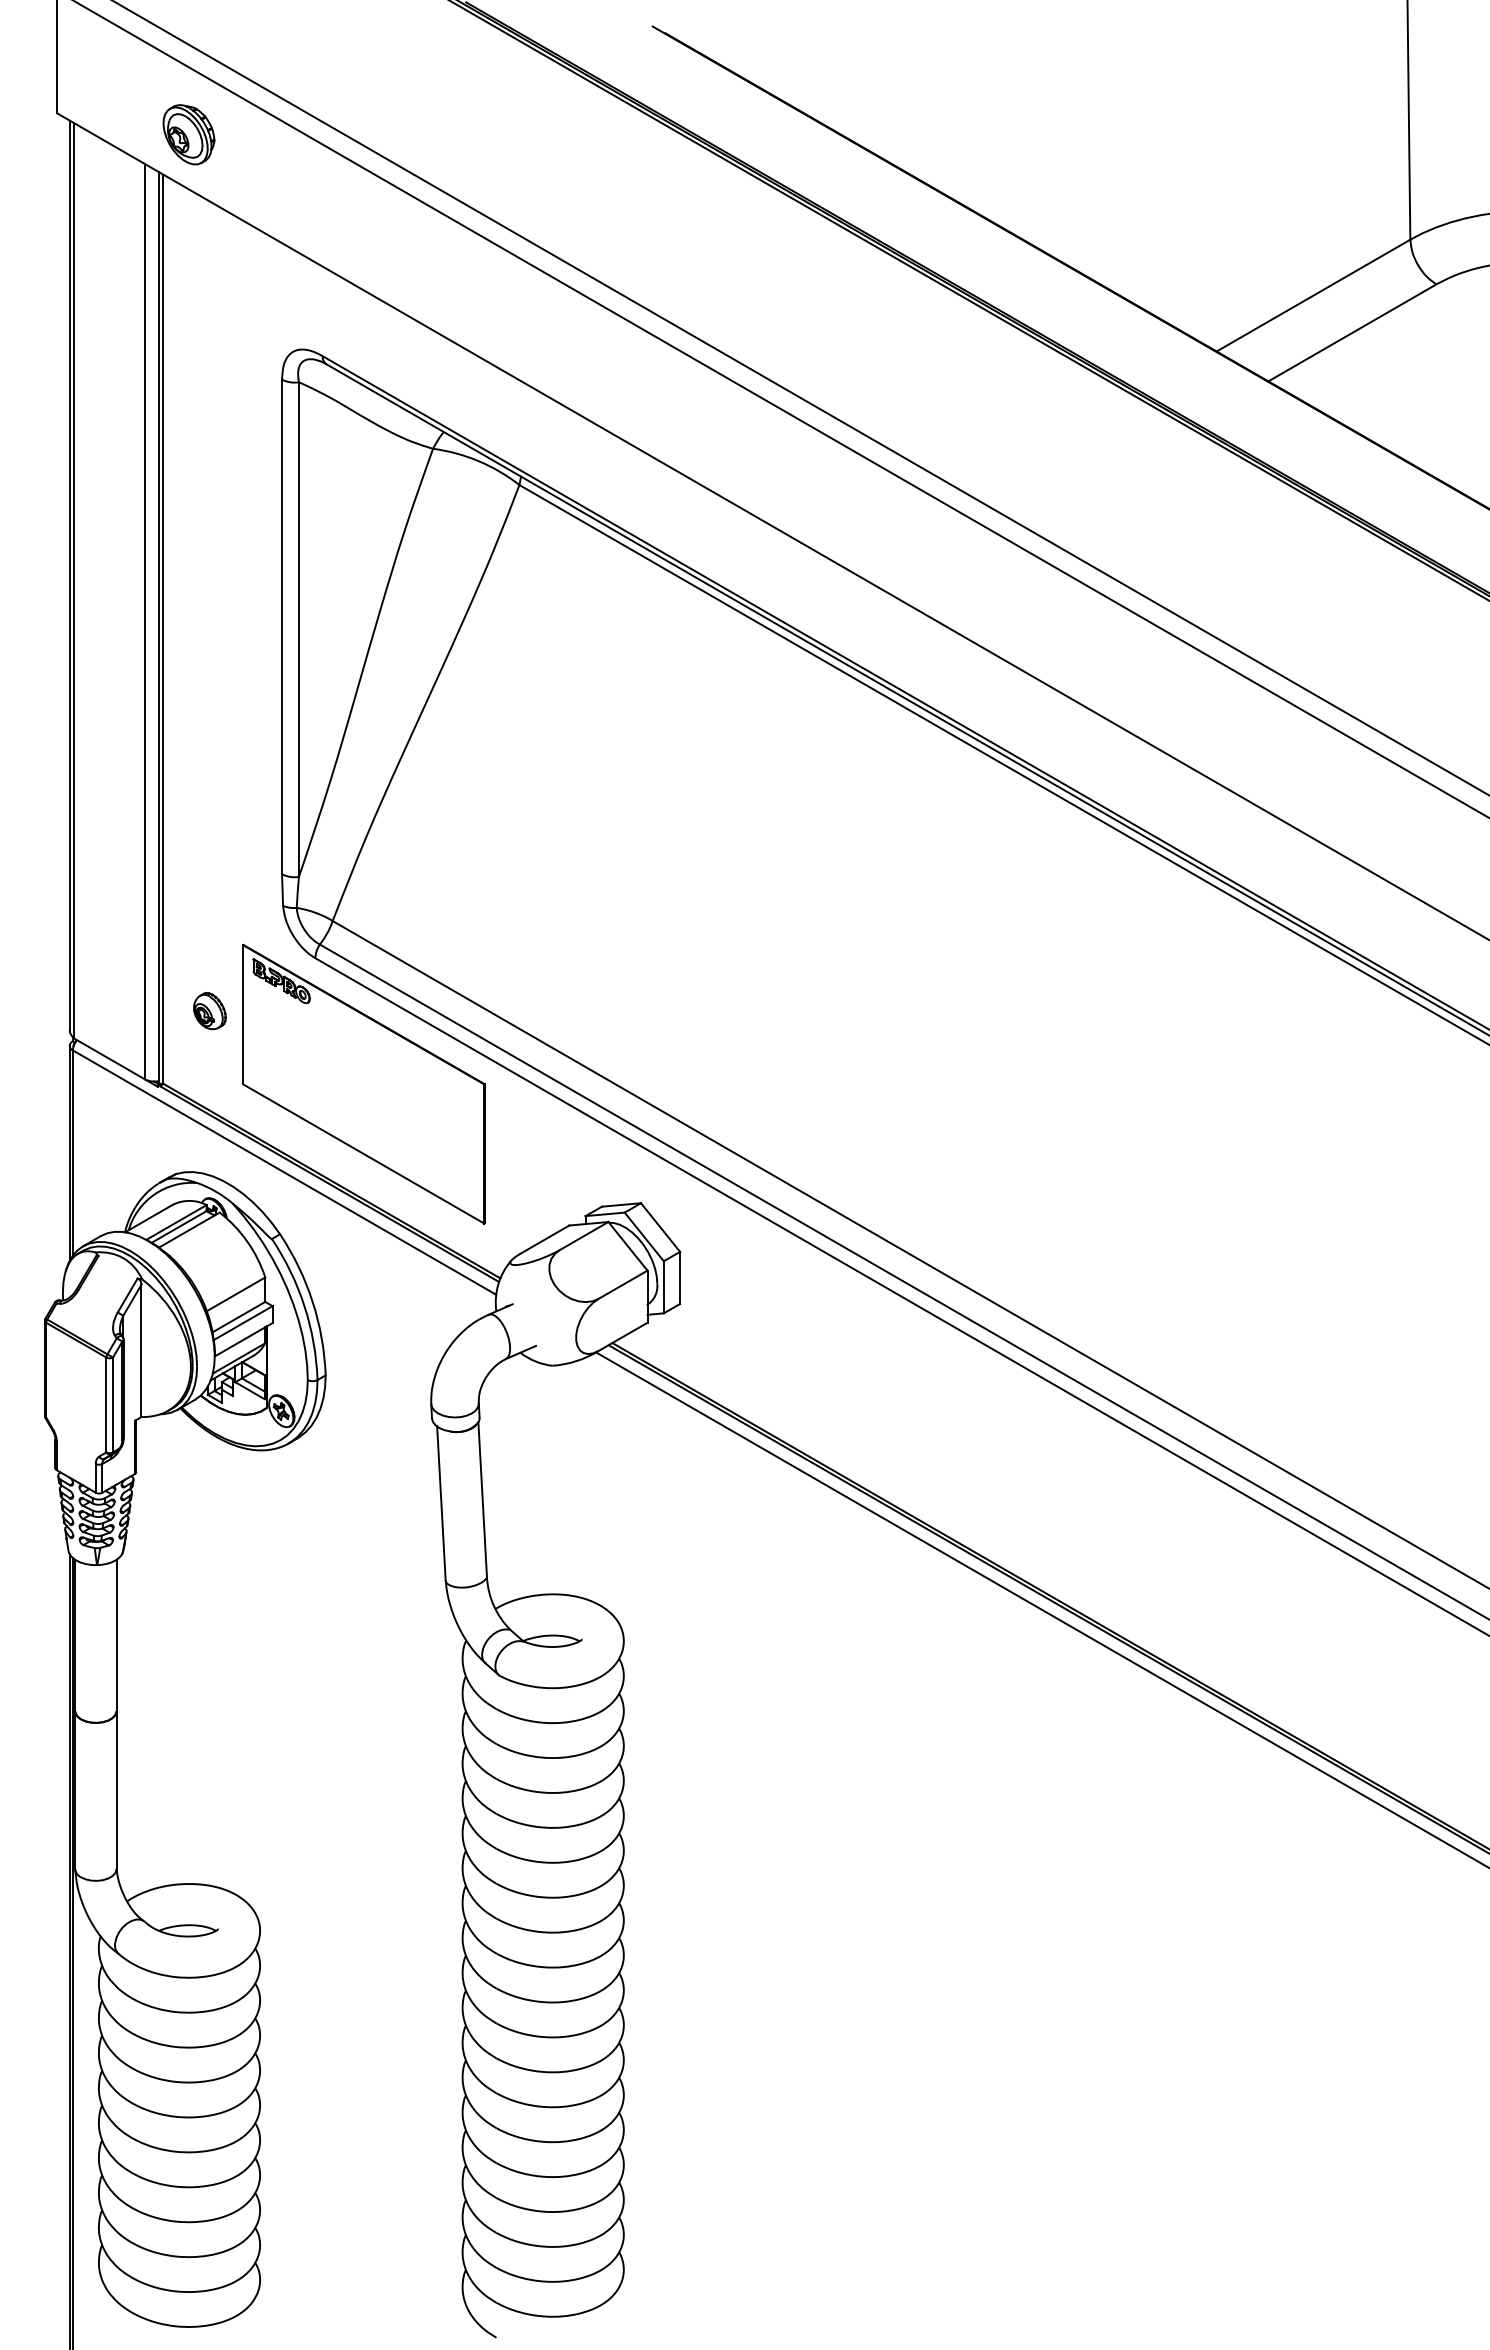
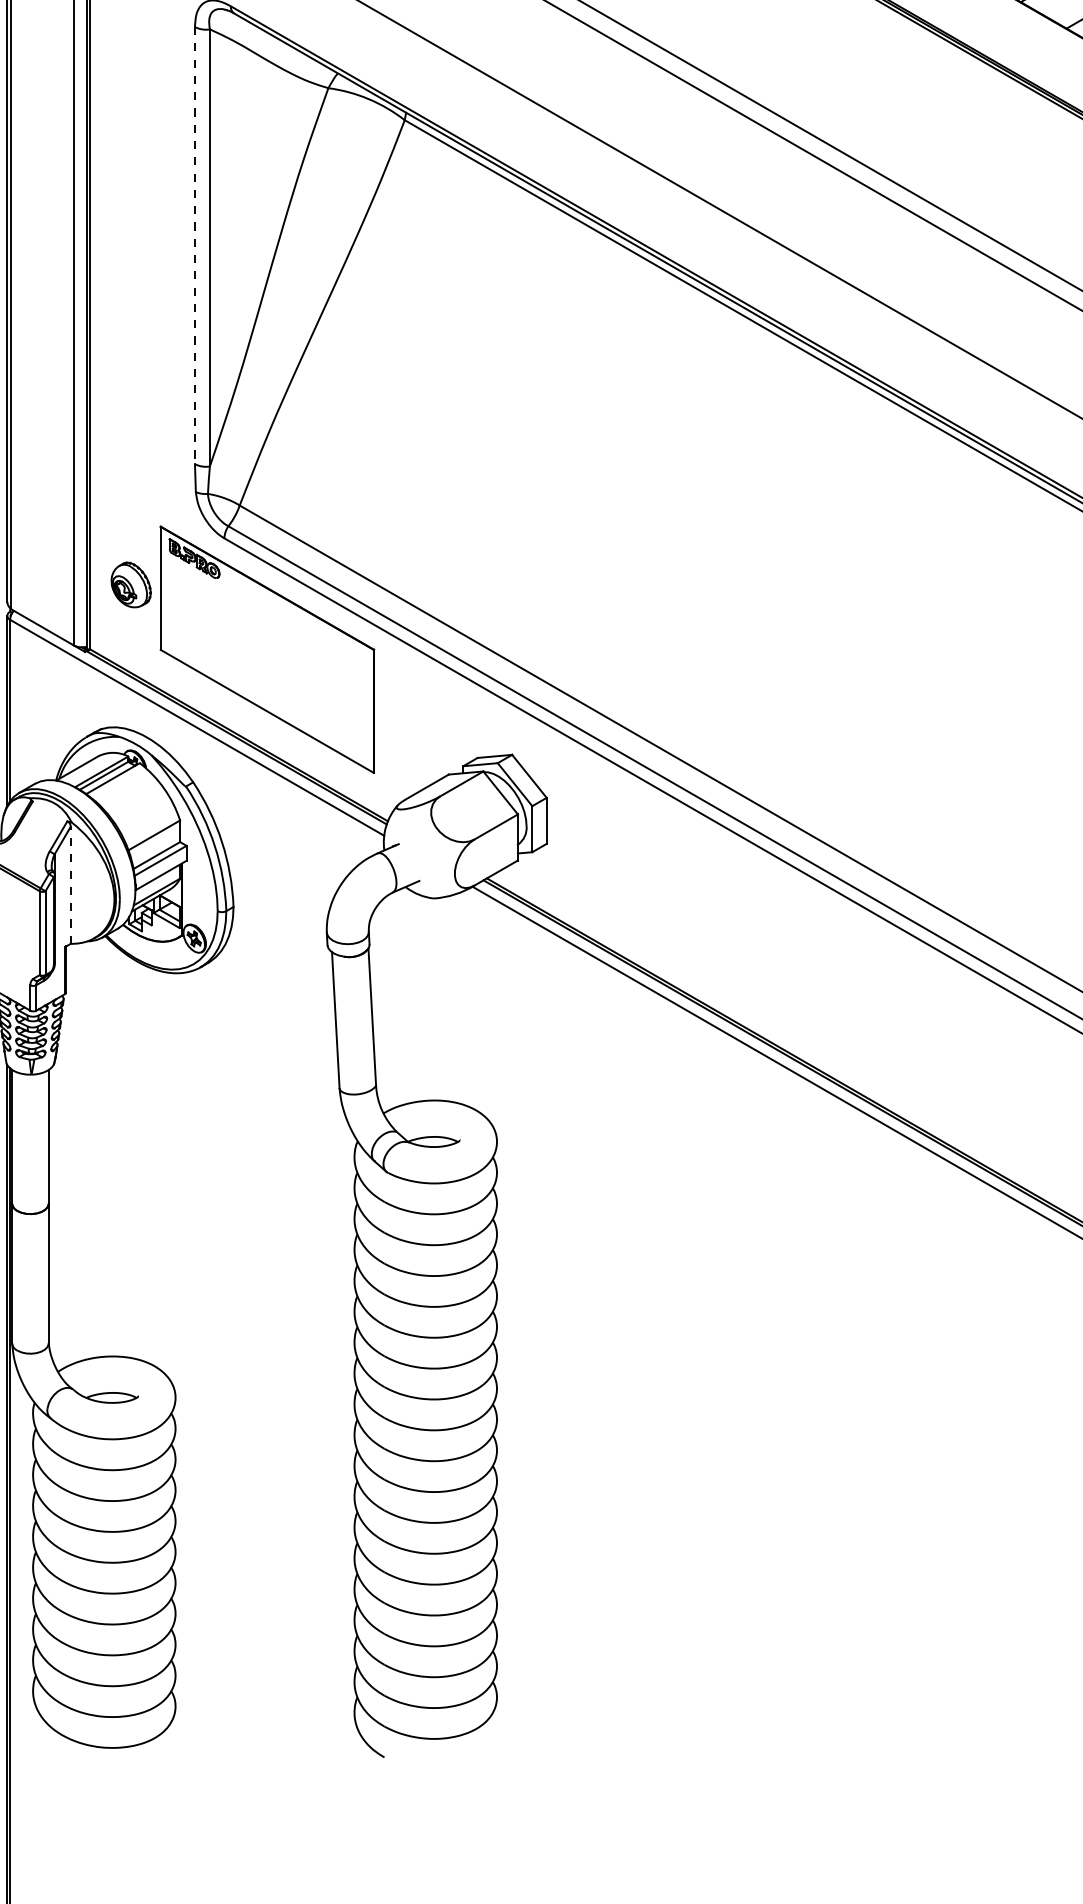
line: (282, 627) -> (195, 246), solid -> dashed
part: (209, 1011) -> (130, 585), size x1.4
line: (141, 1350) -> (70, 885), solid -> dashed

